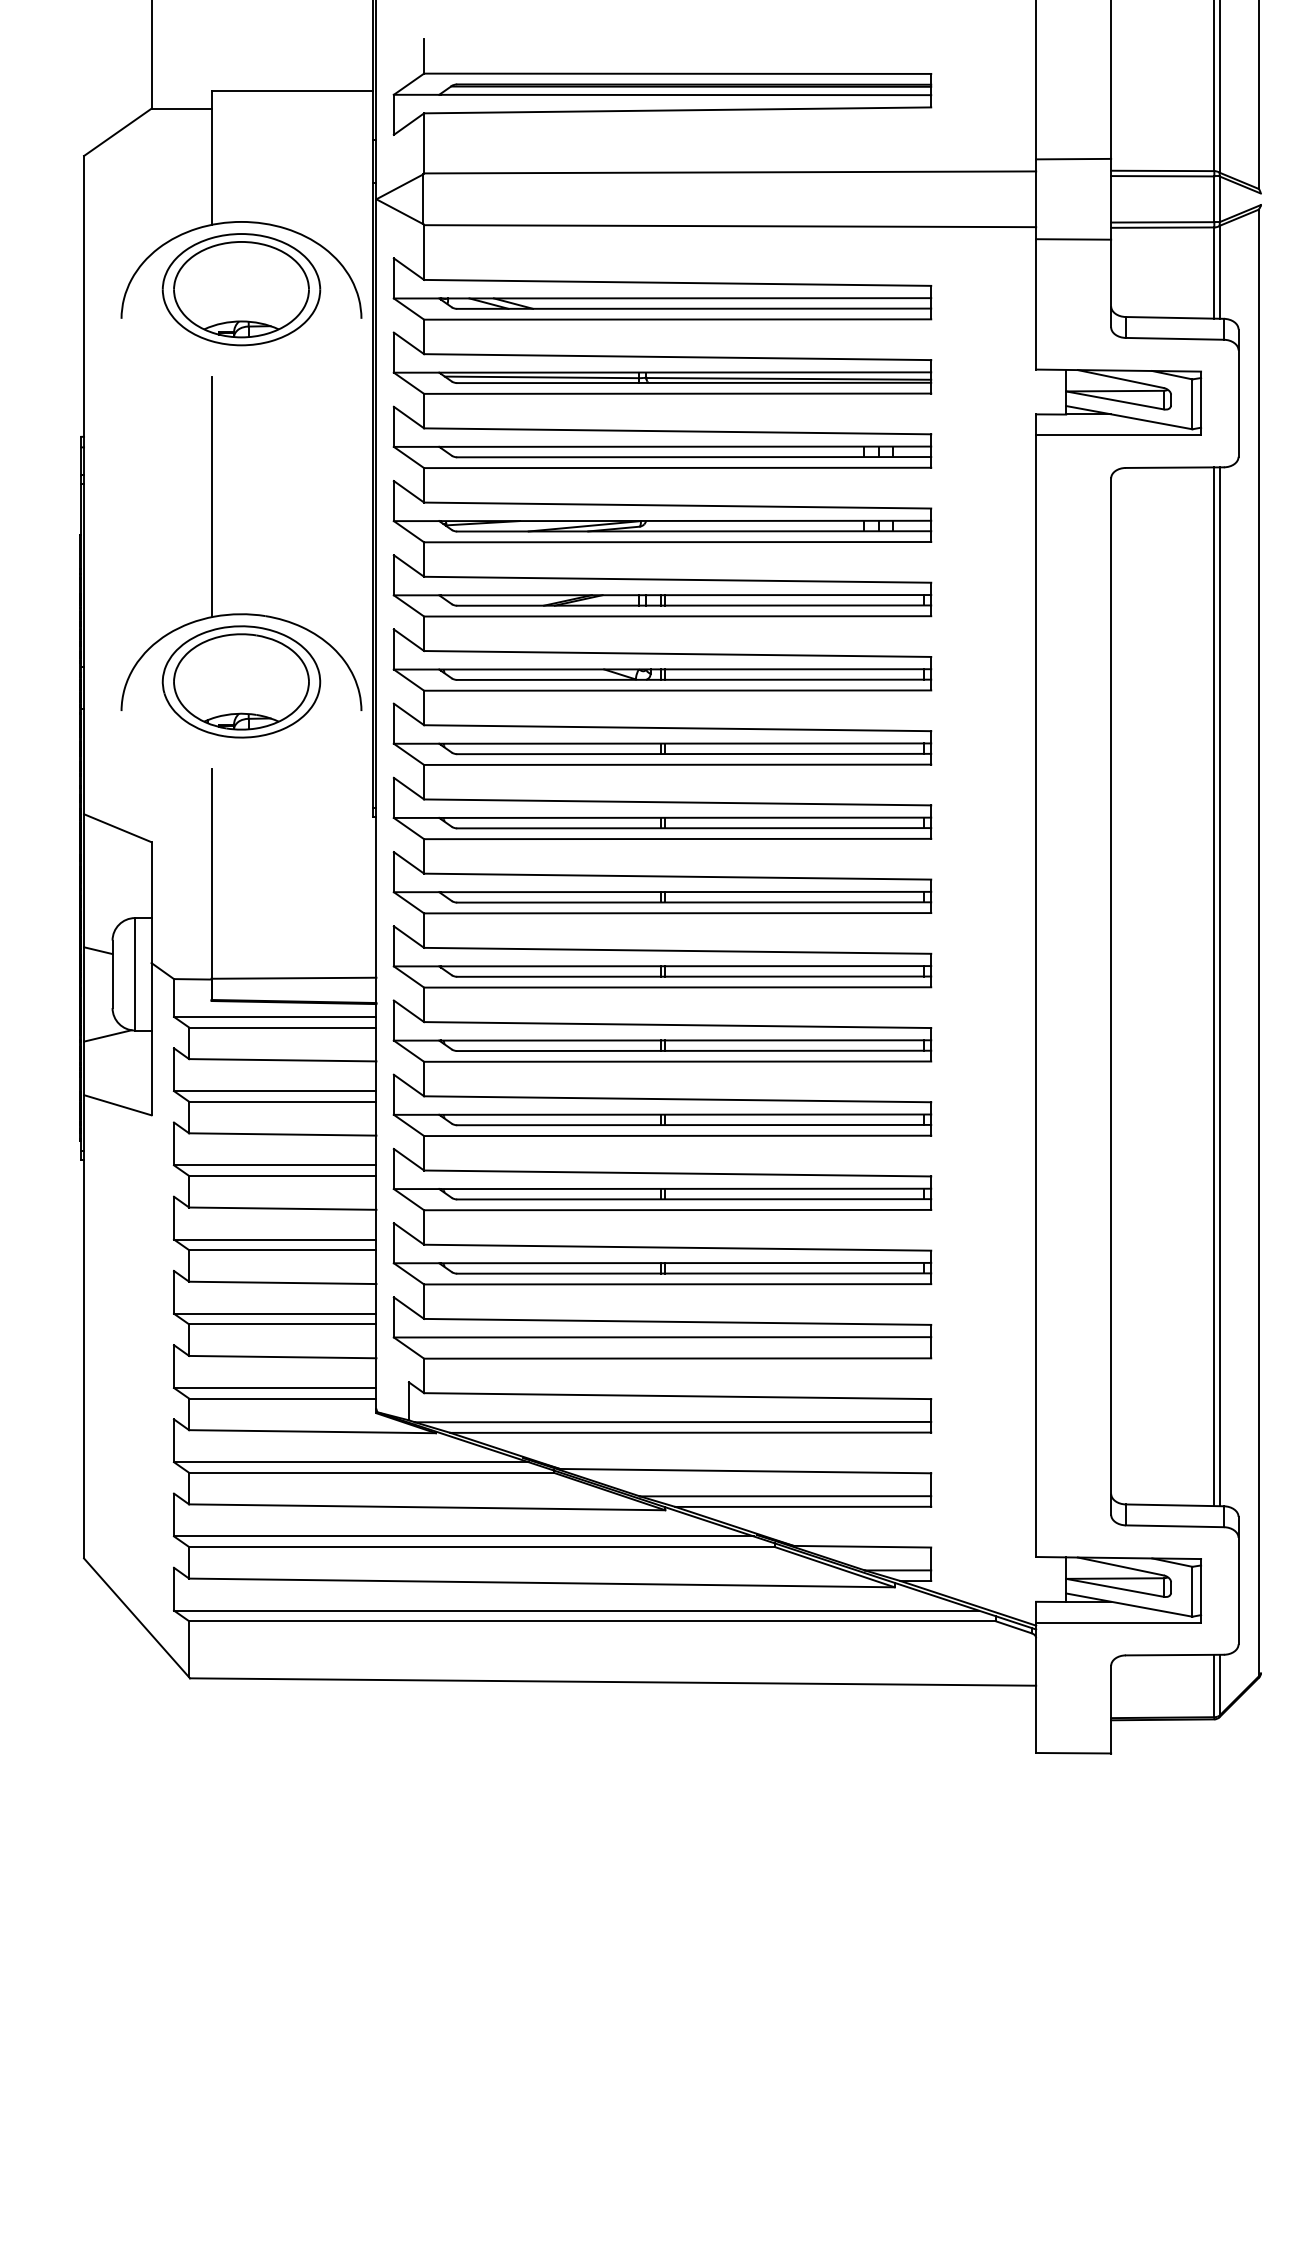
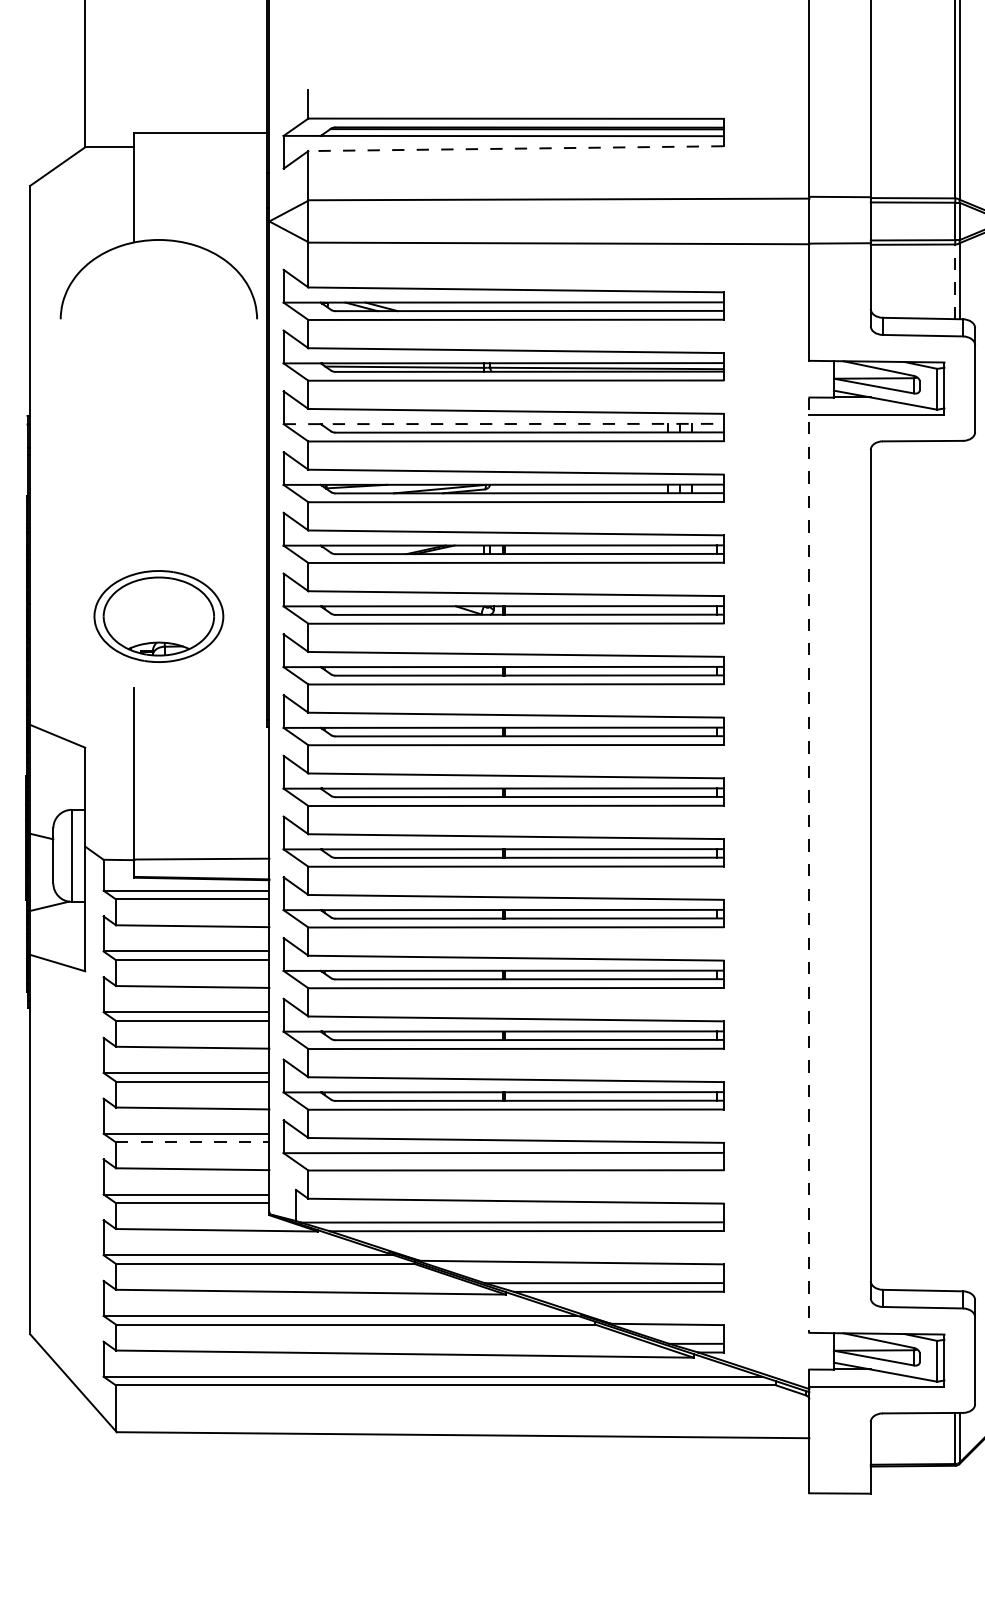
line: (677, 110) -> (515, 148), solid -> dashed
line: (1073, 158) -> (839, 242), moved
line: (1073, 239) -> (839, 197), moved
line: (1214, 273) -> (955, 282), solid -> dashed
part: (241, 289) -> (158, 295), removed
line: (662, 446) -> (503, 423), solid -> dashed
part: (212, 543) -> (135, 503), removed
line: (1036, 986) -> (809, 865), solid -> dashed
line: (1214, 986) -> (955, 865), removed
line: (1219, 986) -> (959, 865), removed
line: (282, 1324) -> (192, 1142), solid -> dashed

